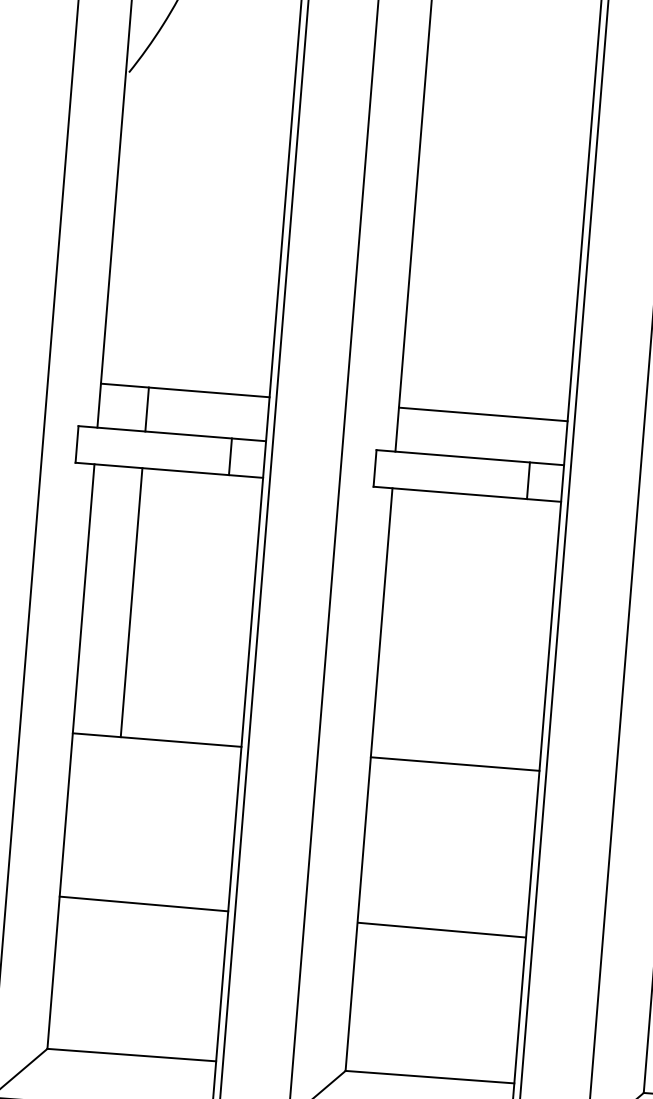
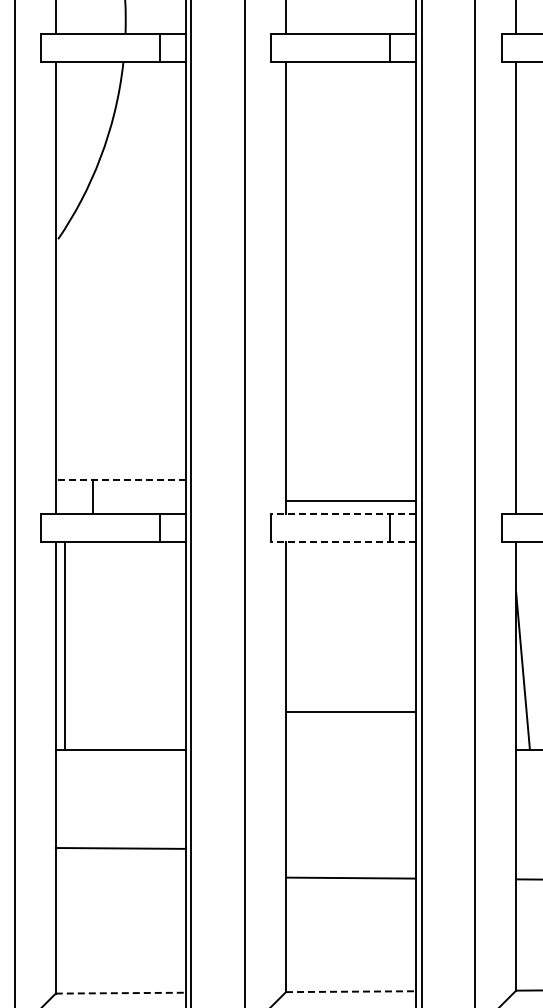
line: (184, 390) -> (120, 479), solid -> dashed
line: (482, 414) -> (350, 500), moved
line: (469, 457) -> (343, 513), solid -> dashed
line: (466, 494) -> (343, 542), solid -> dashed
line: (131, 602) -> (64, 645), moved
line: (454, 763) -> (350, 711), moved
line: (143, 904) -> (120, 848), moved
line: (132, 1055) -> (121, 993), solid -> dashed
line: (430, 1076) -> (351, 991), solid -> dashed

